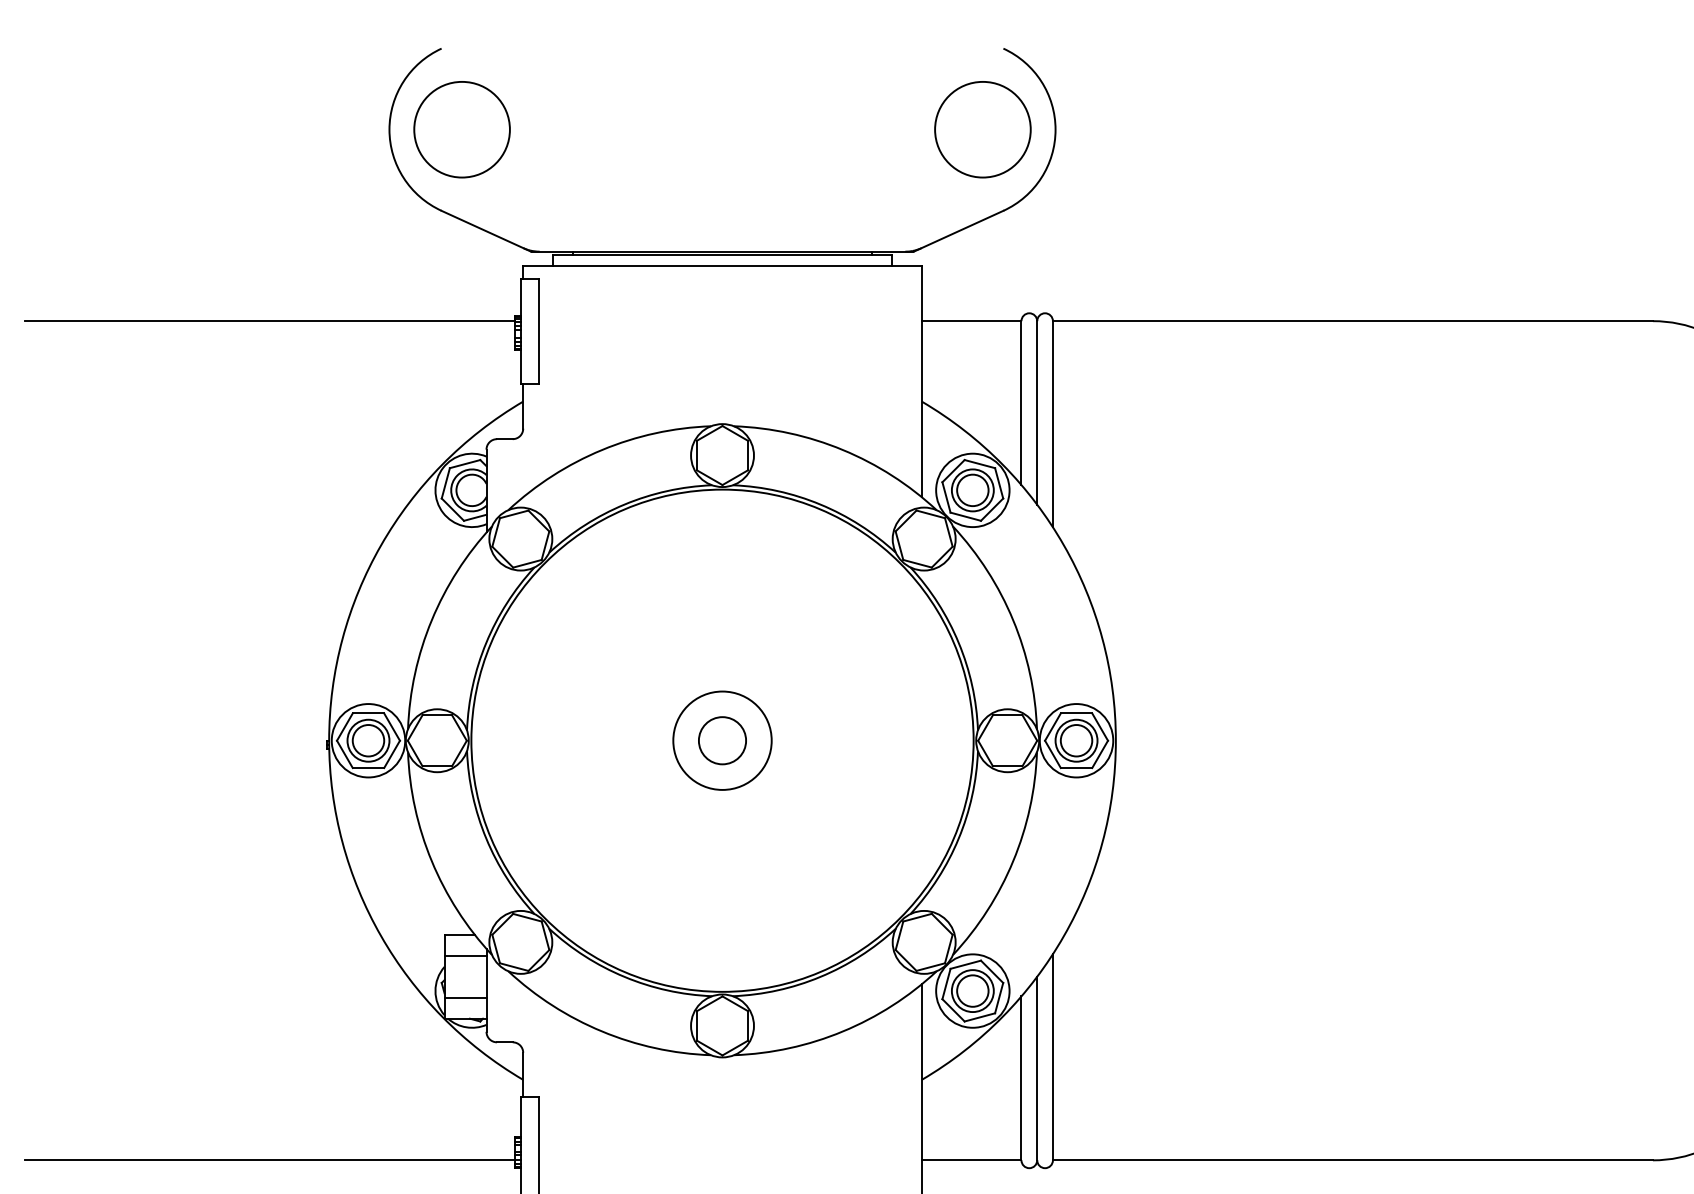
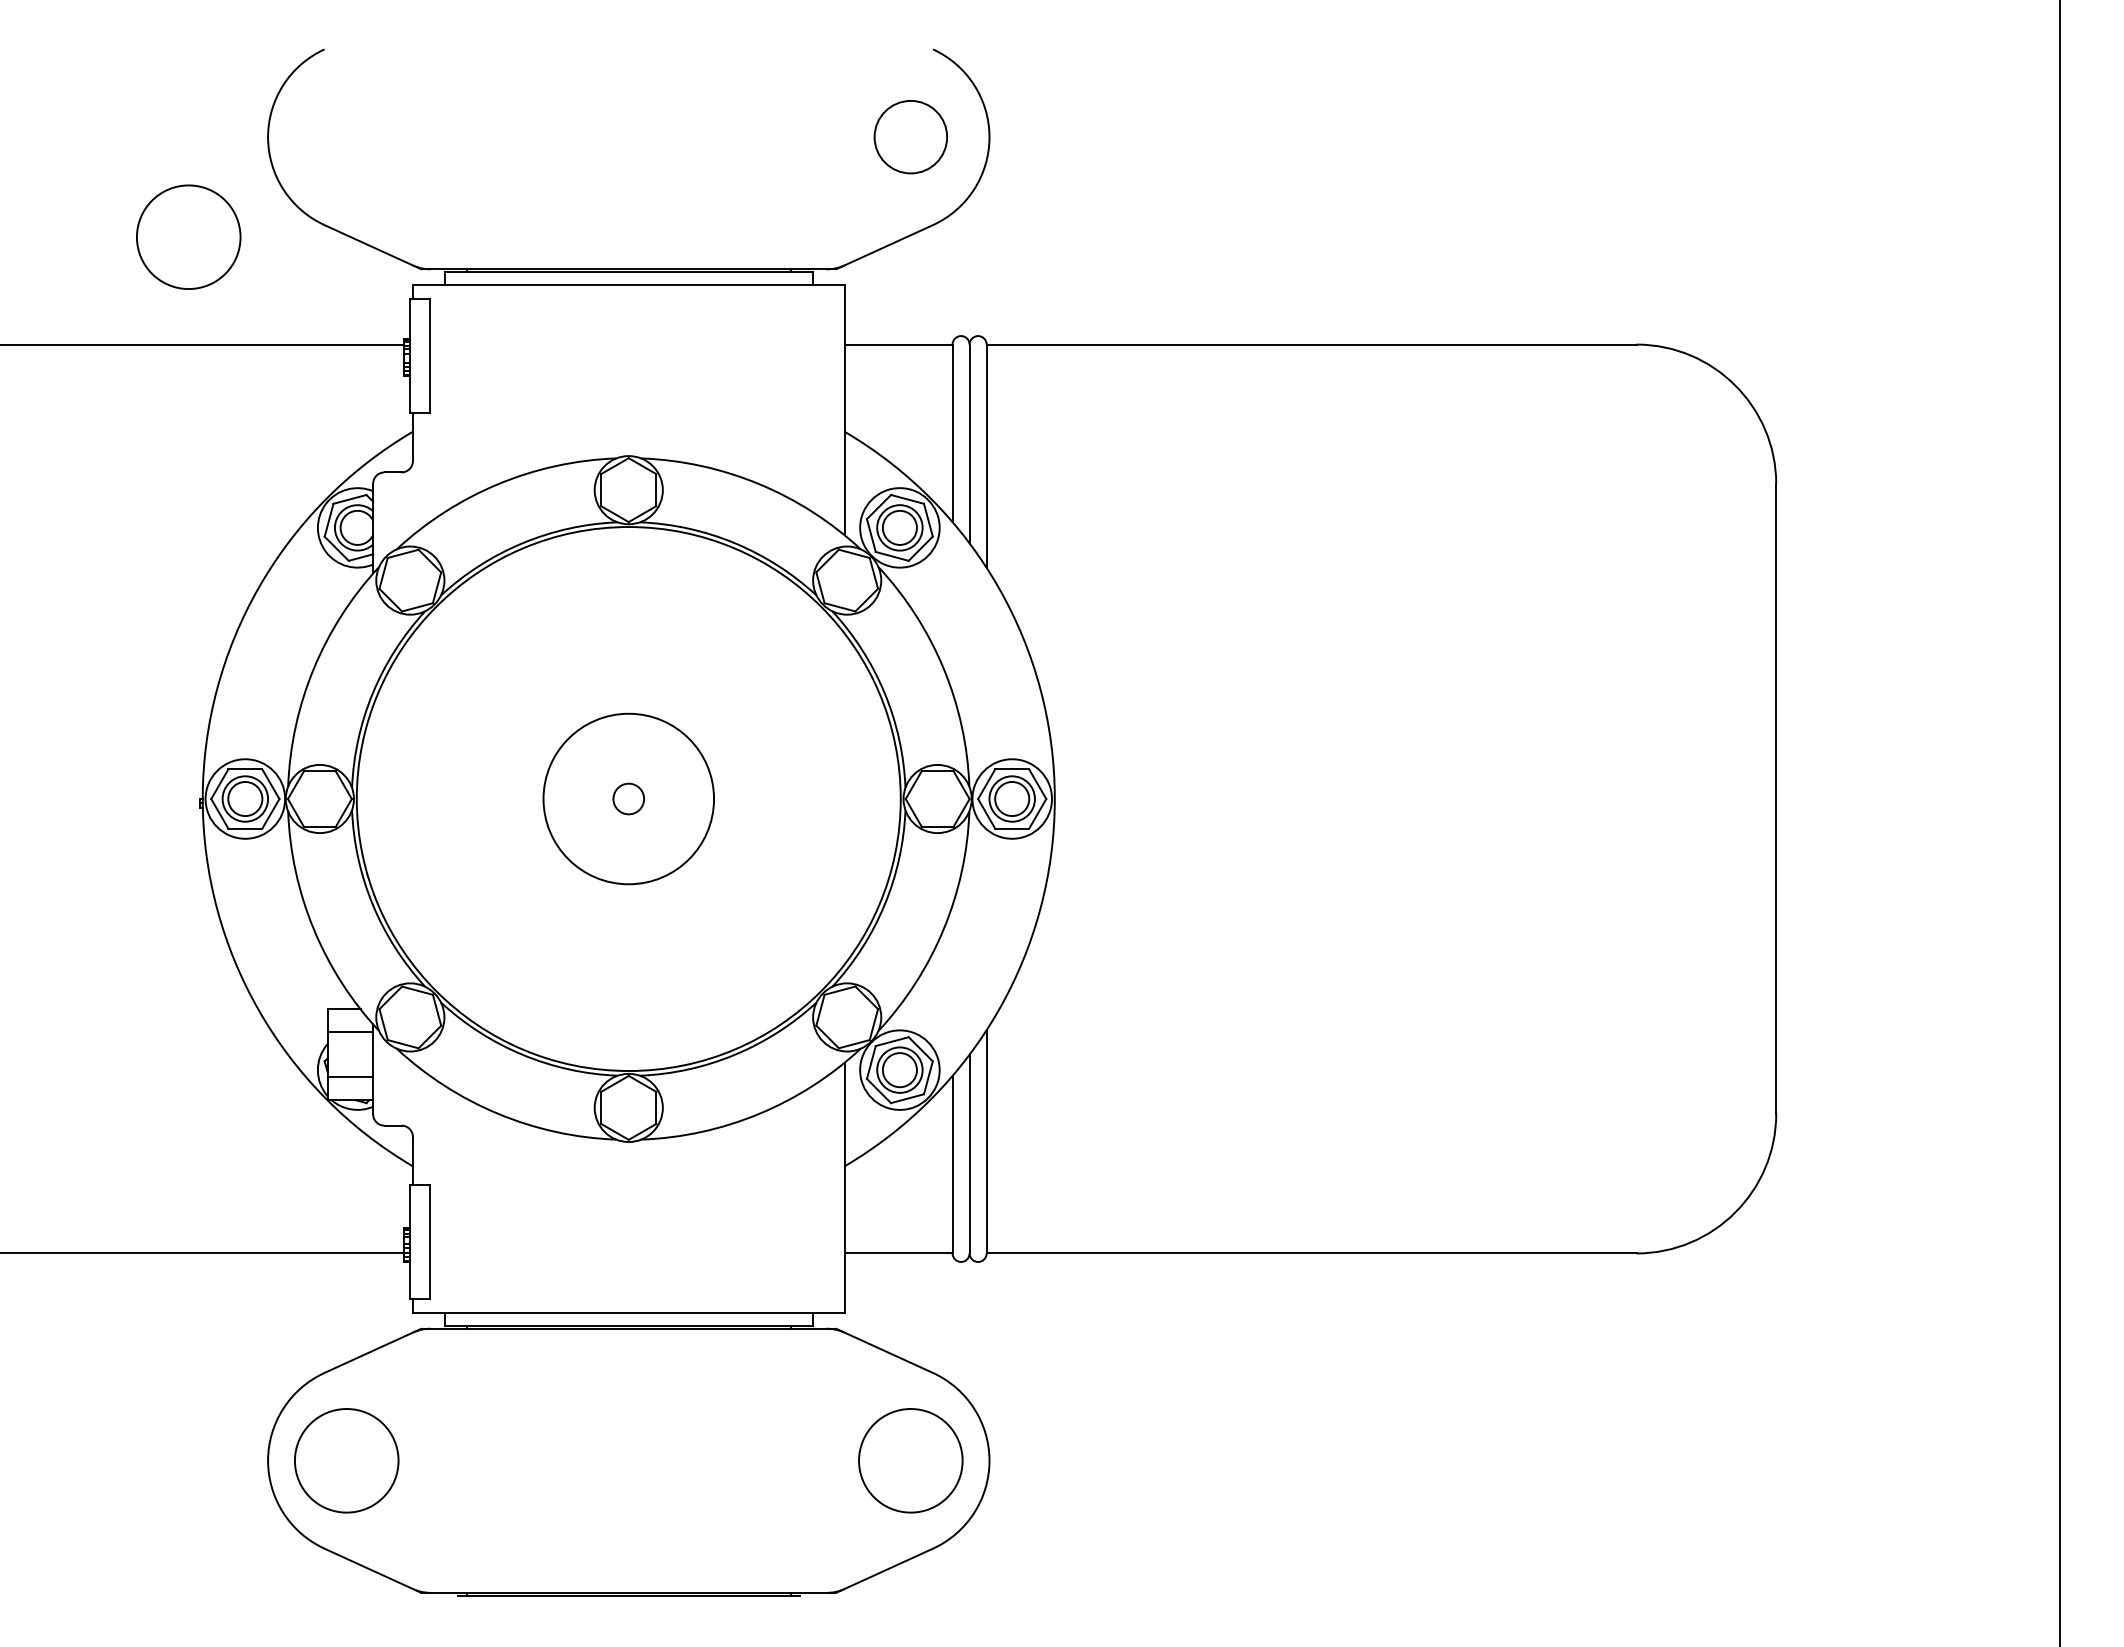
circle: (461, 129) -> (188, 236), moved
circle: (982, 129) -> (910, 136), size x0.7
circle: (722, 740) -> (628, 798), size x0.6
circle: (722, 740) -> (628, 798), size x1.6

